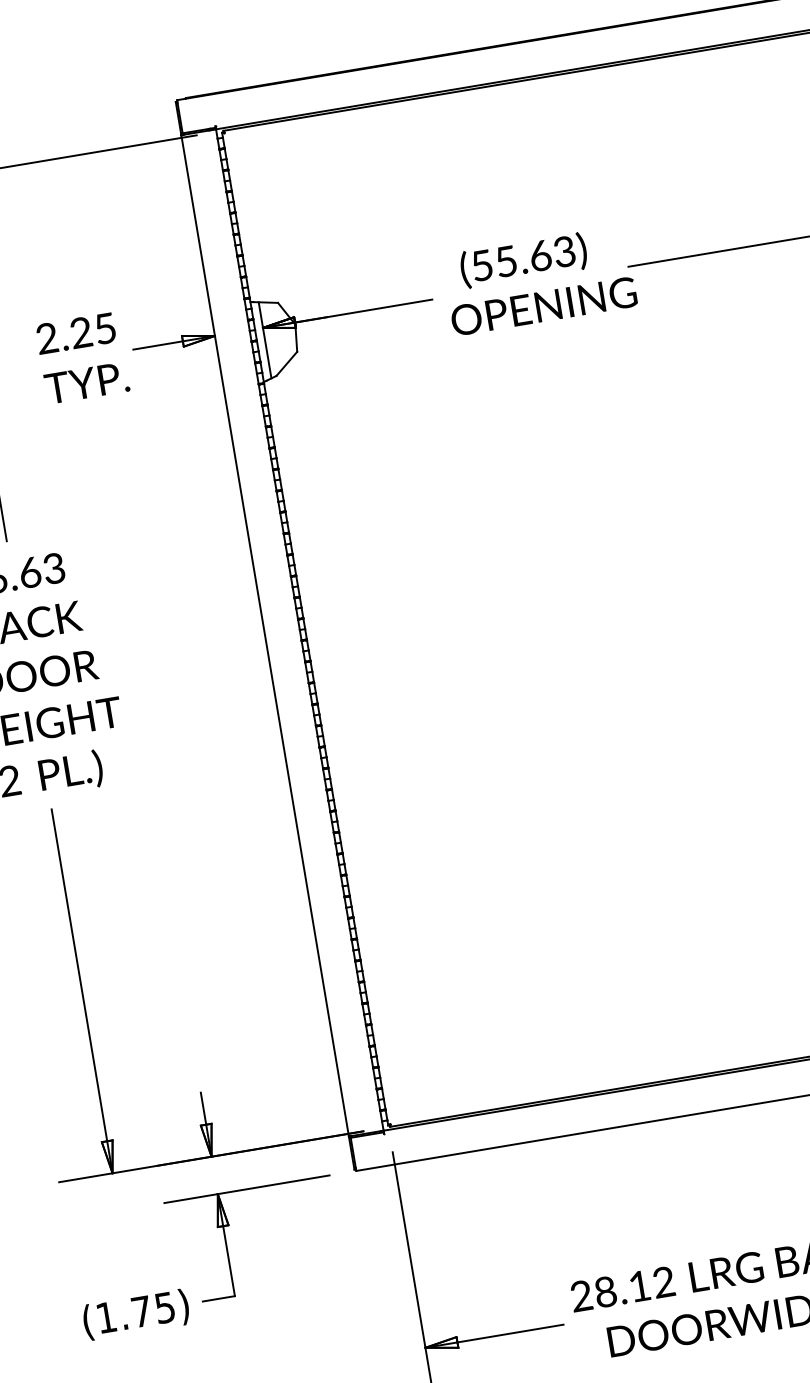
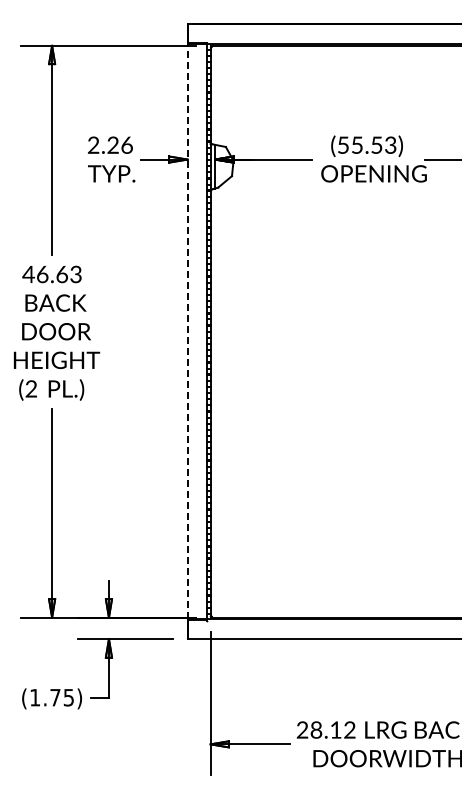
text: (539, 254) -> (376, 144), (55.63) -> (55.53)
text: (104, 327) -> (126, 144), 2.25 -> 2.26
line: (264, 635) -> (187, 331), solid -> dashed

